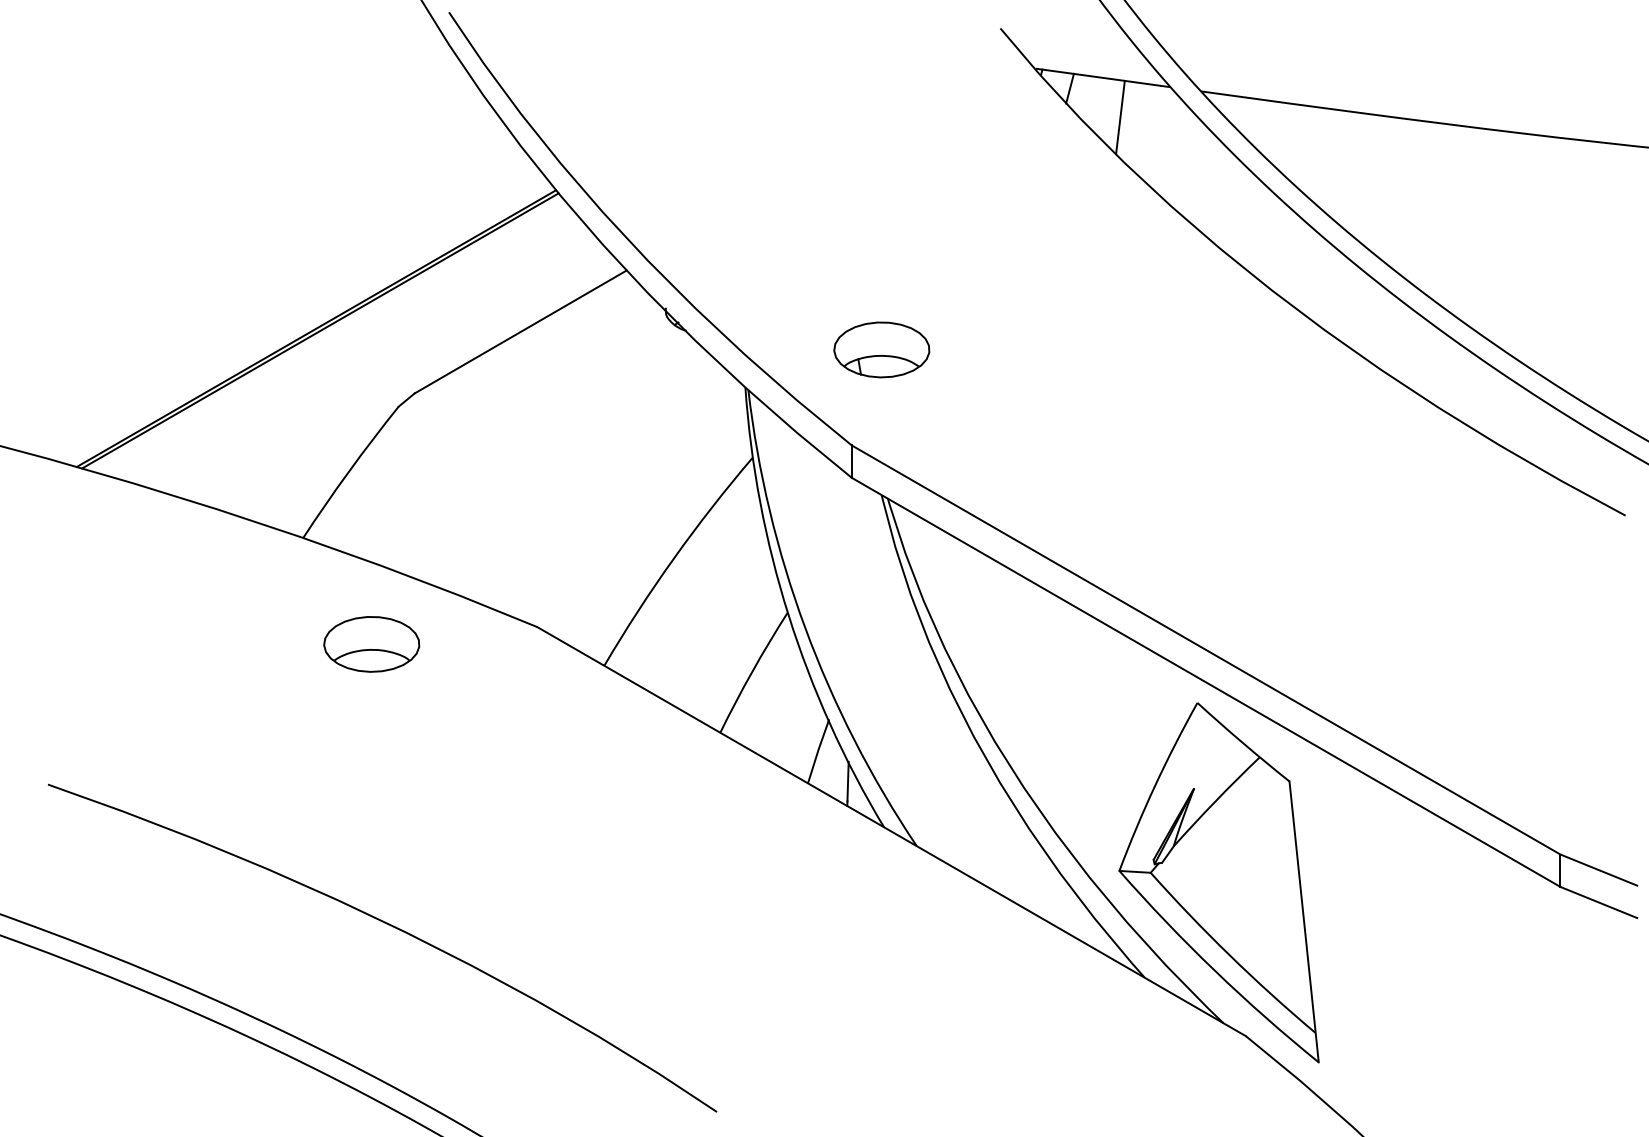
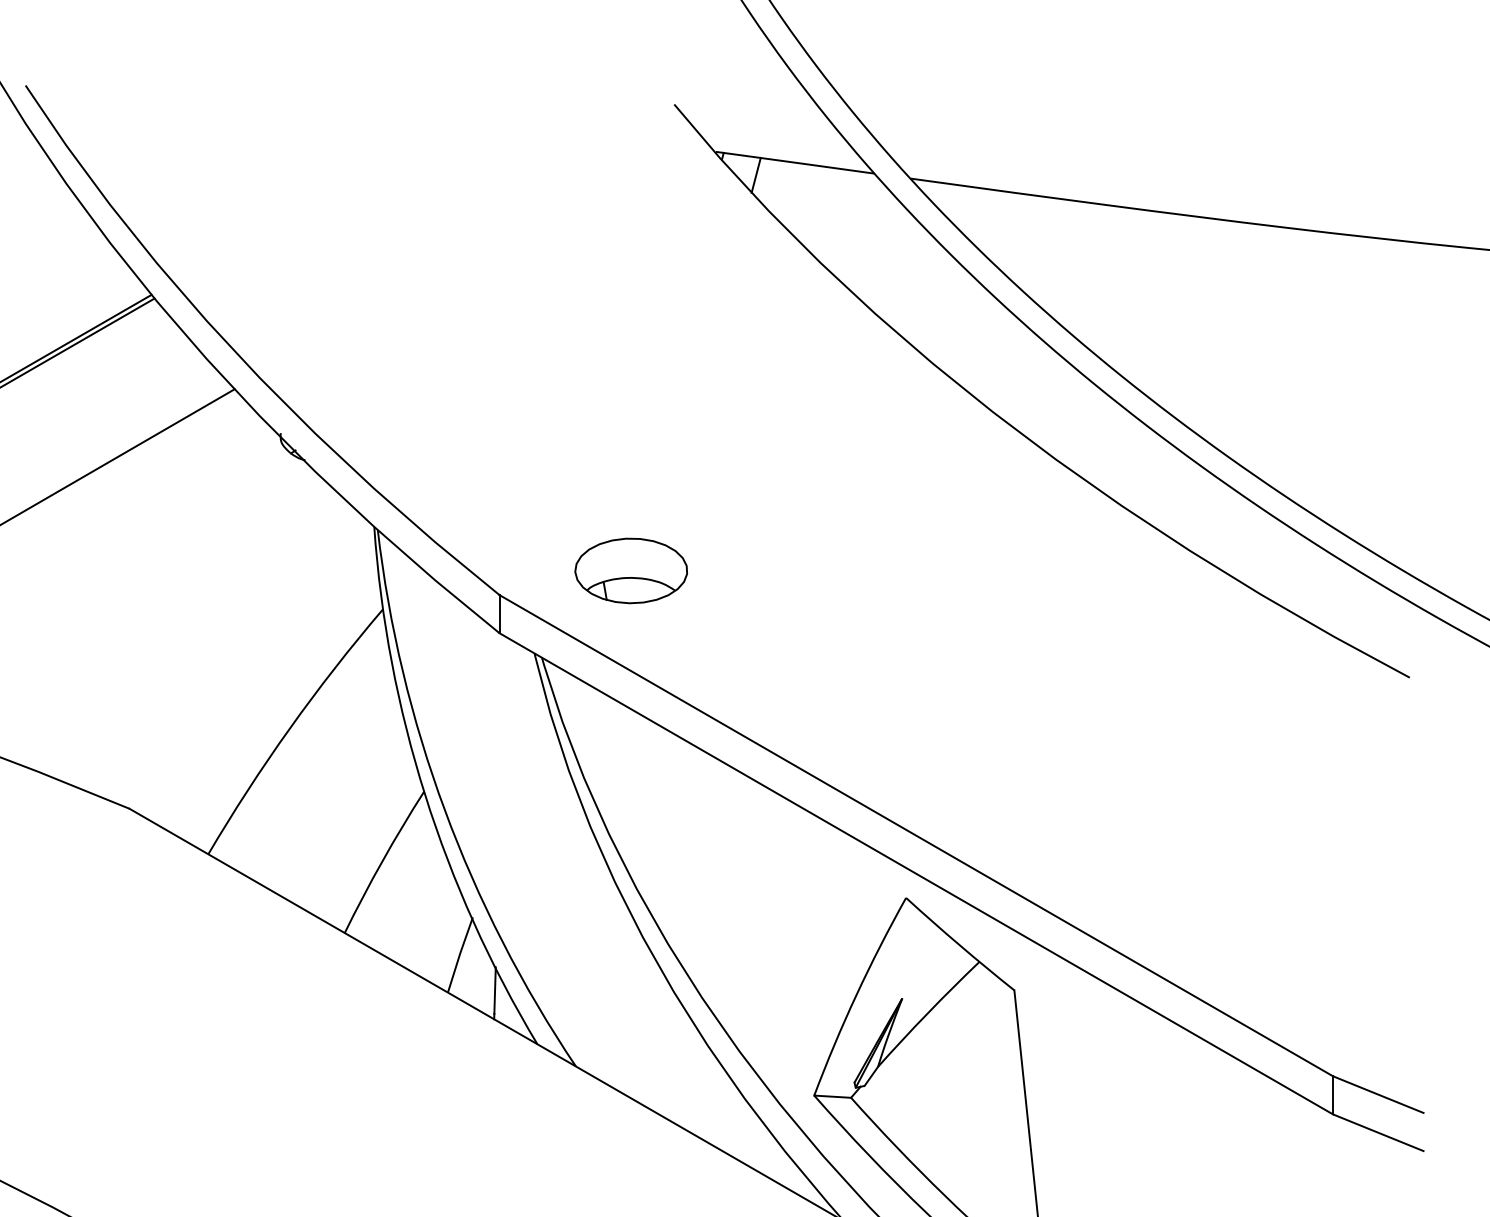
line: (1120, 116) -> (815, 208), removed
part: (881, 349) -> (630, 570), moved

